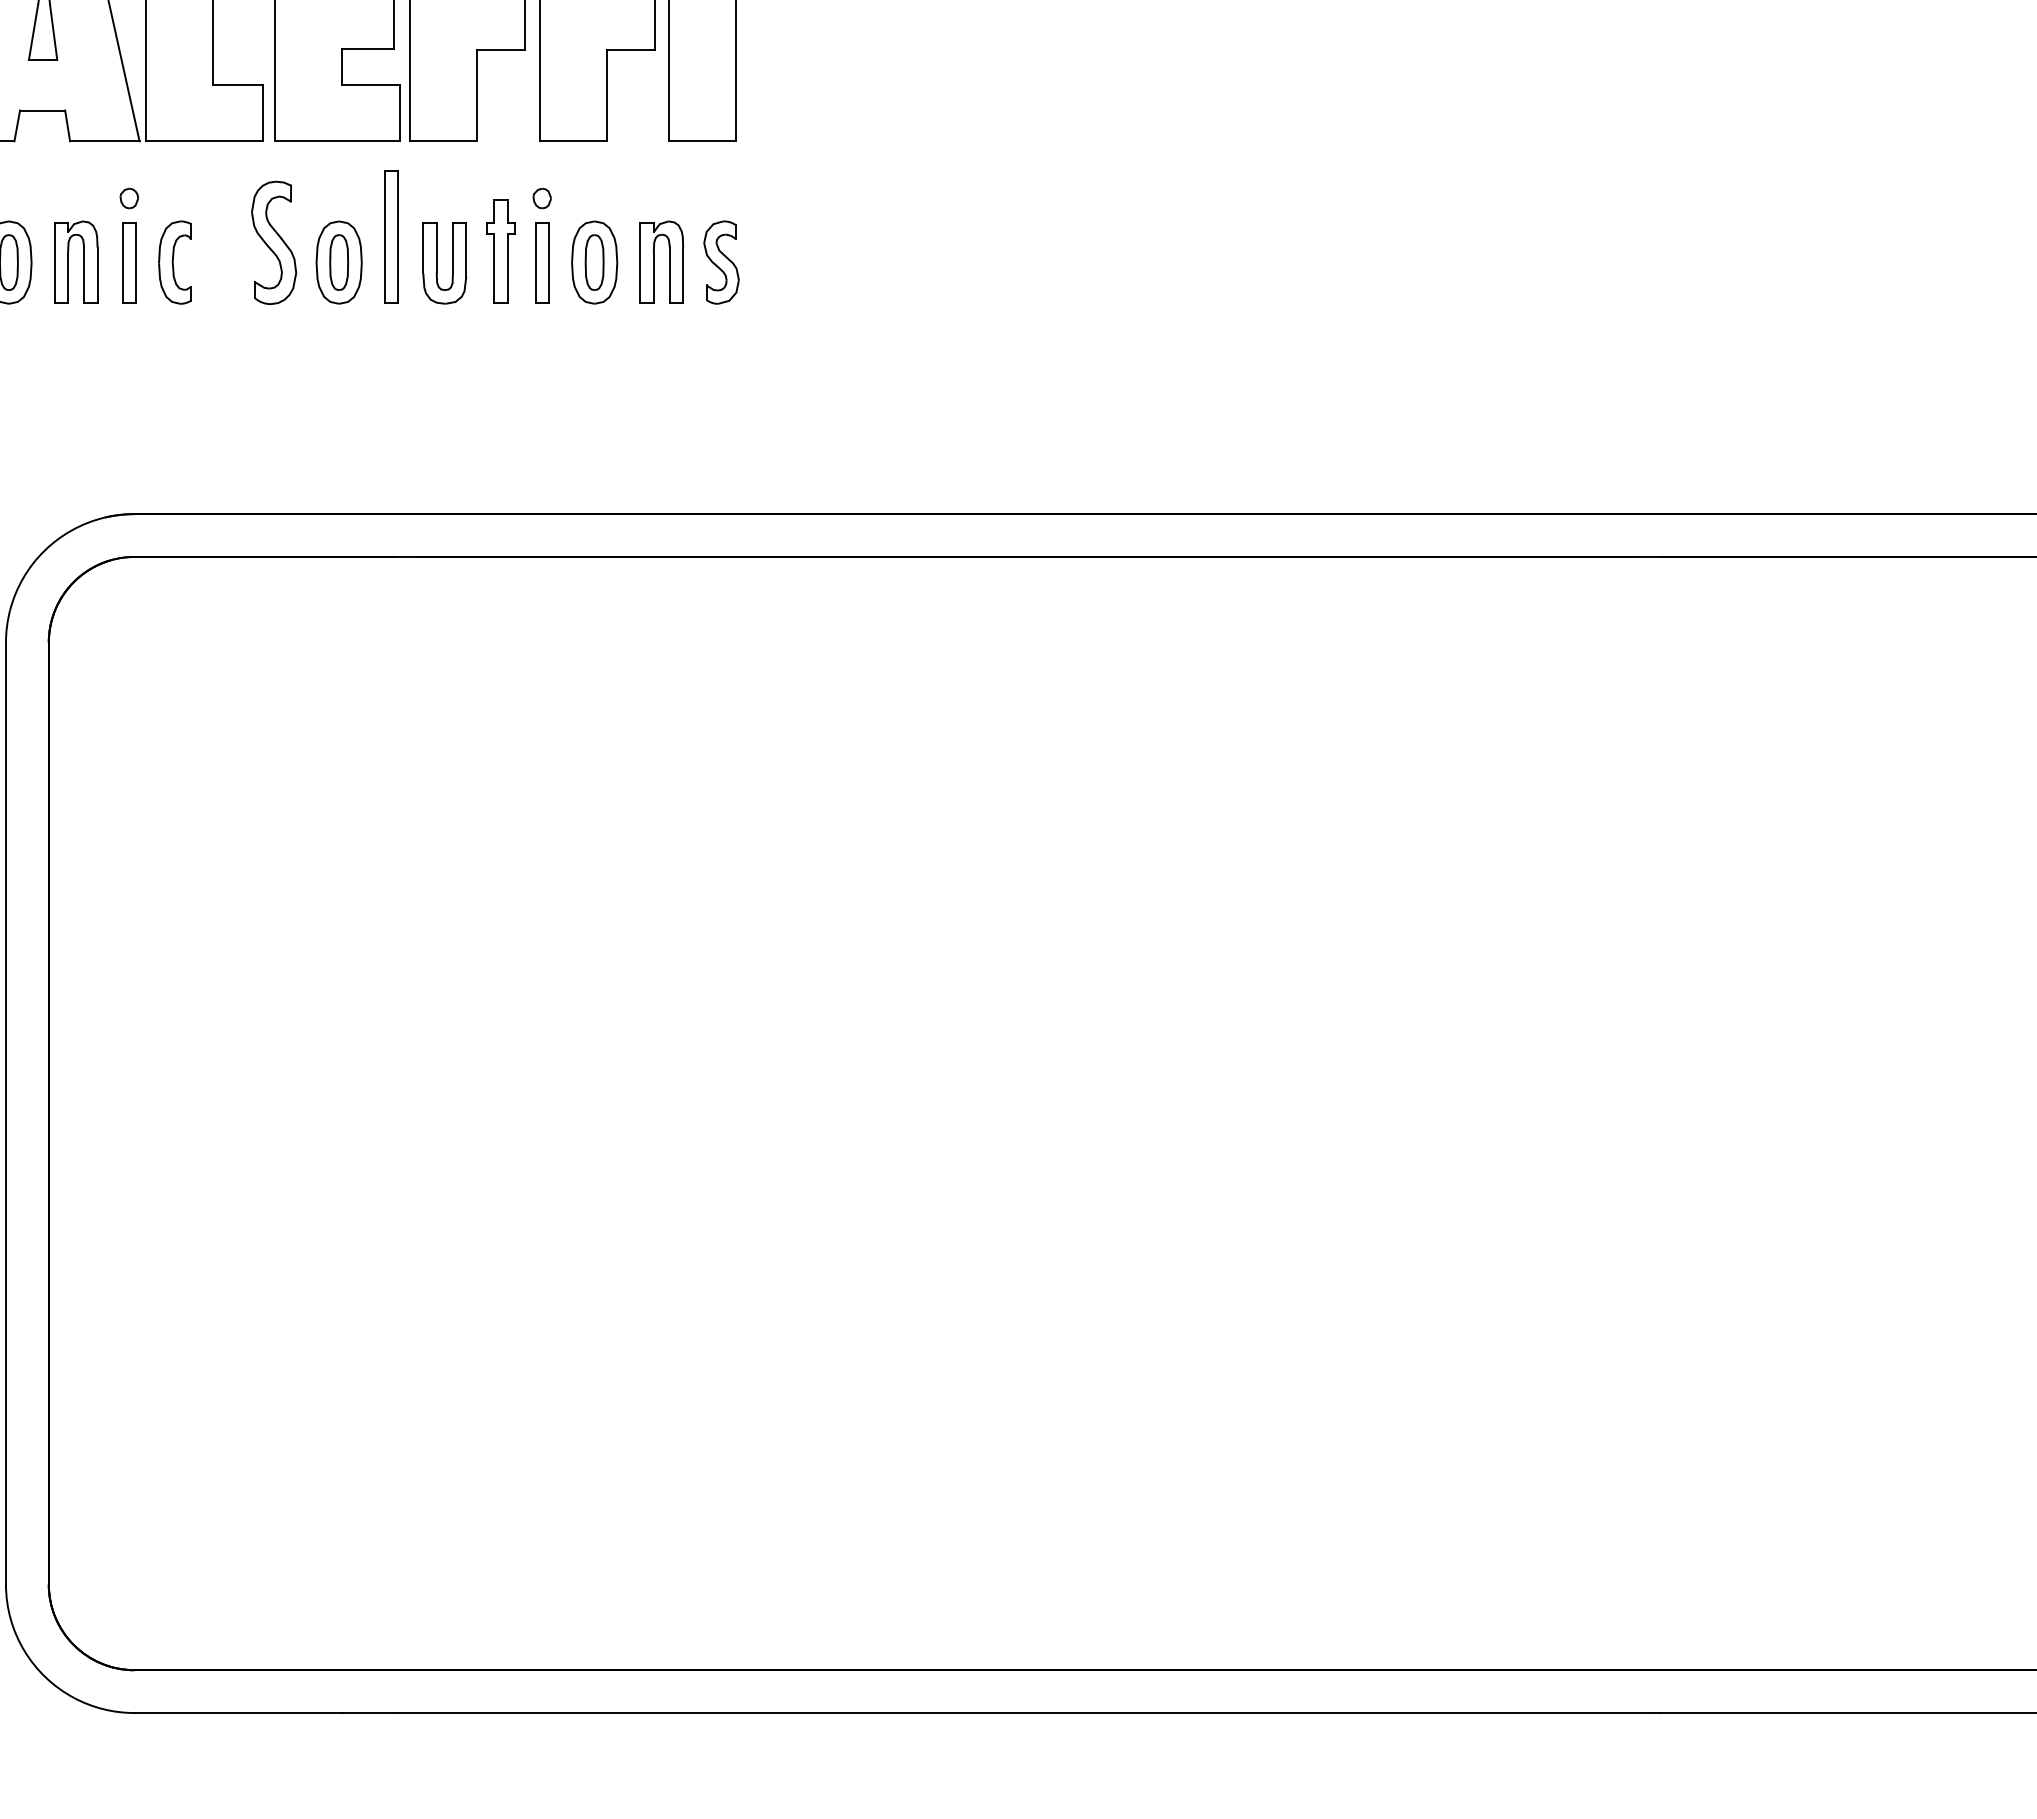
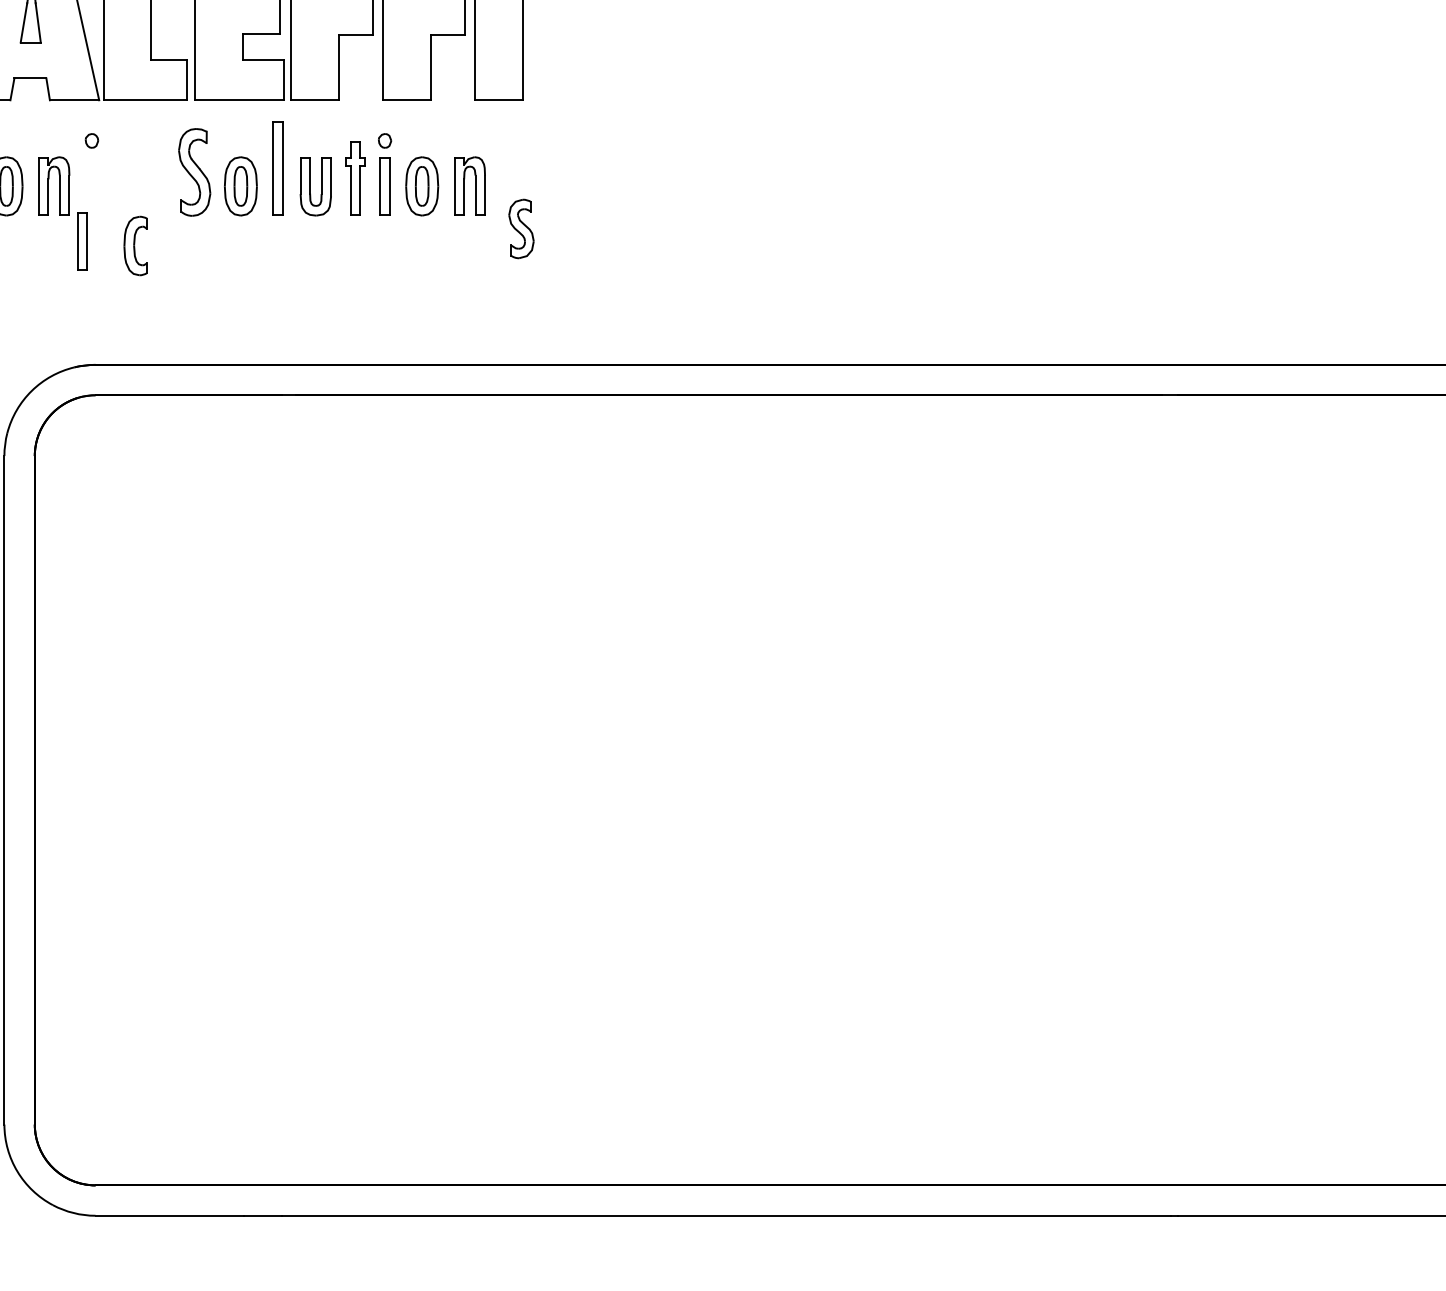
part: (129, 262) -> (82, 241), moved
part: (174, 262) -> (135, 245), moved
part: (721, 262) -> (521, 228), moved

